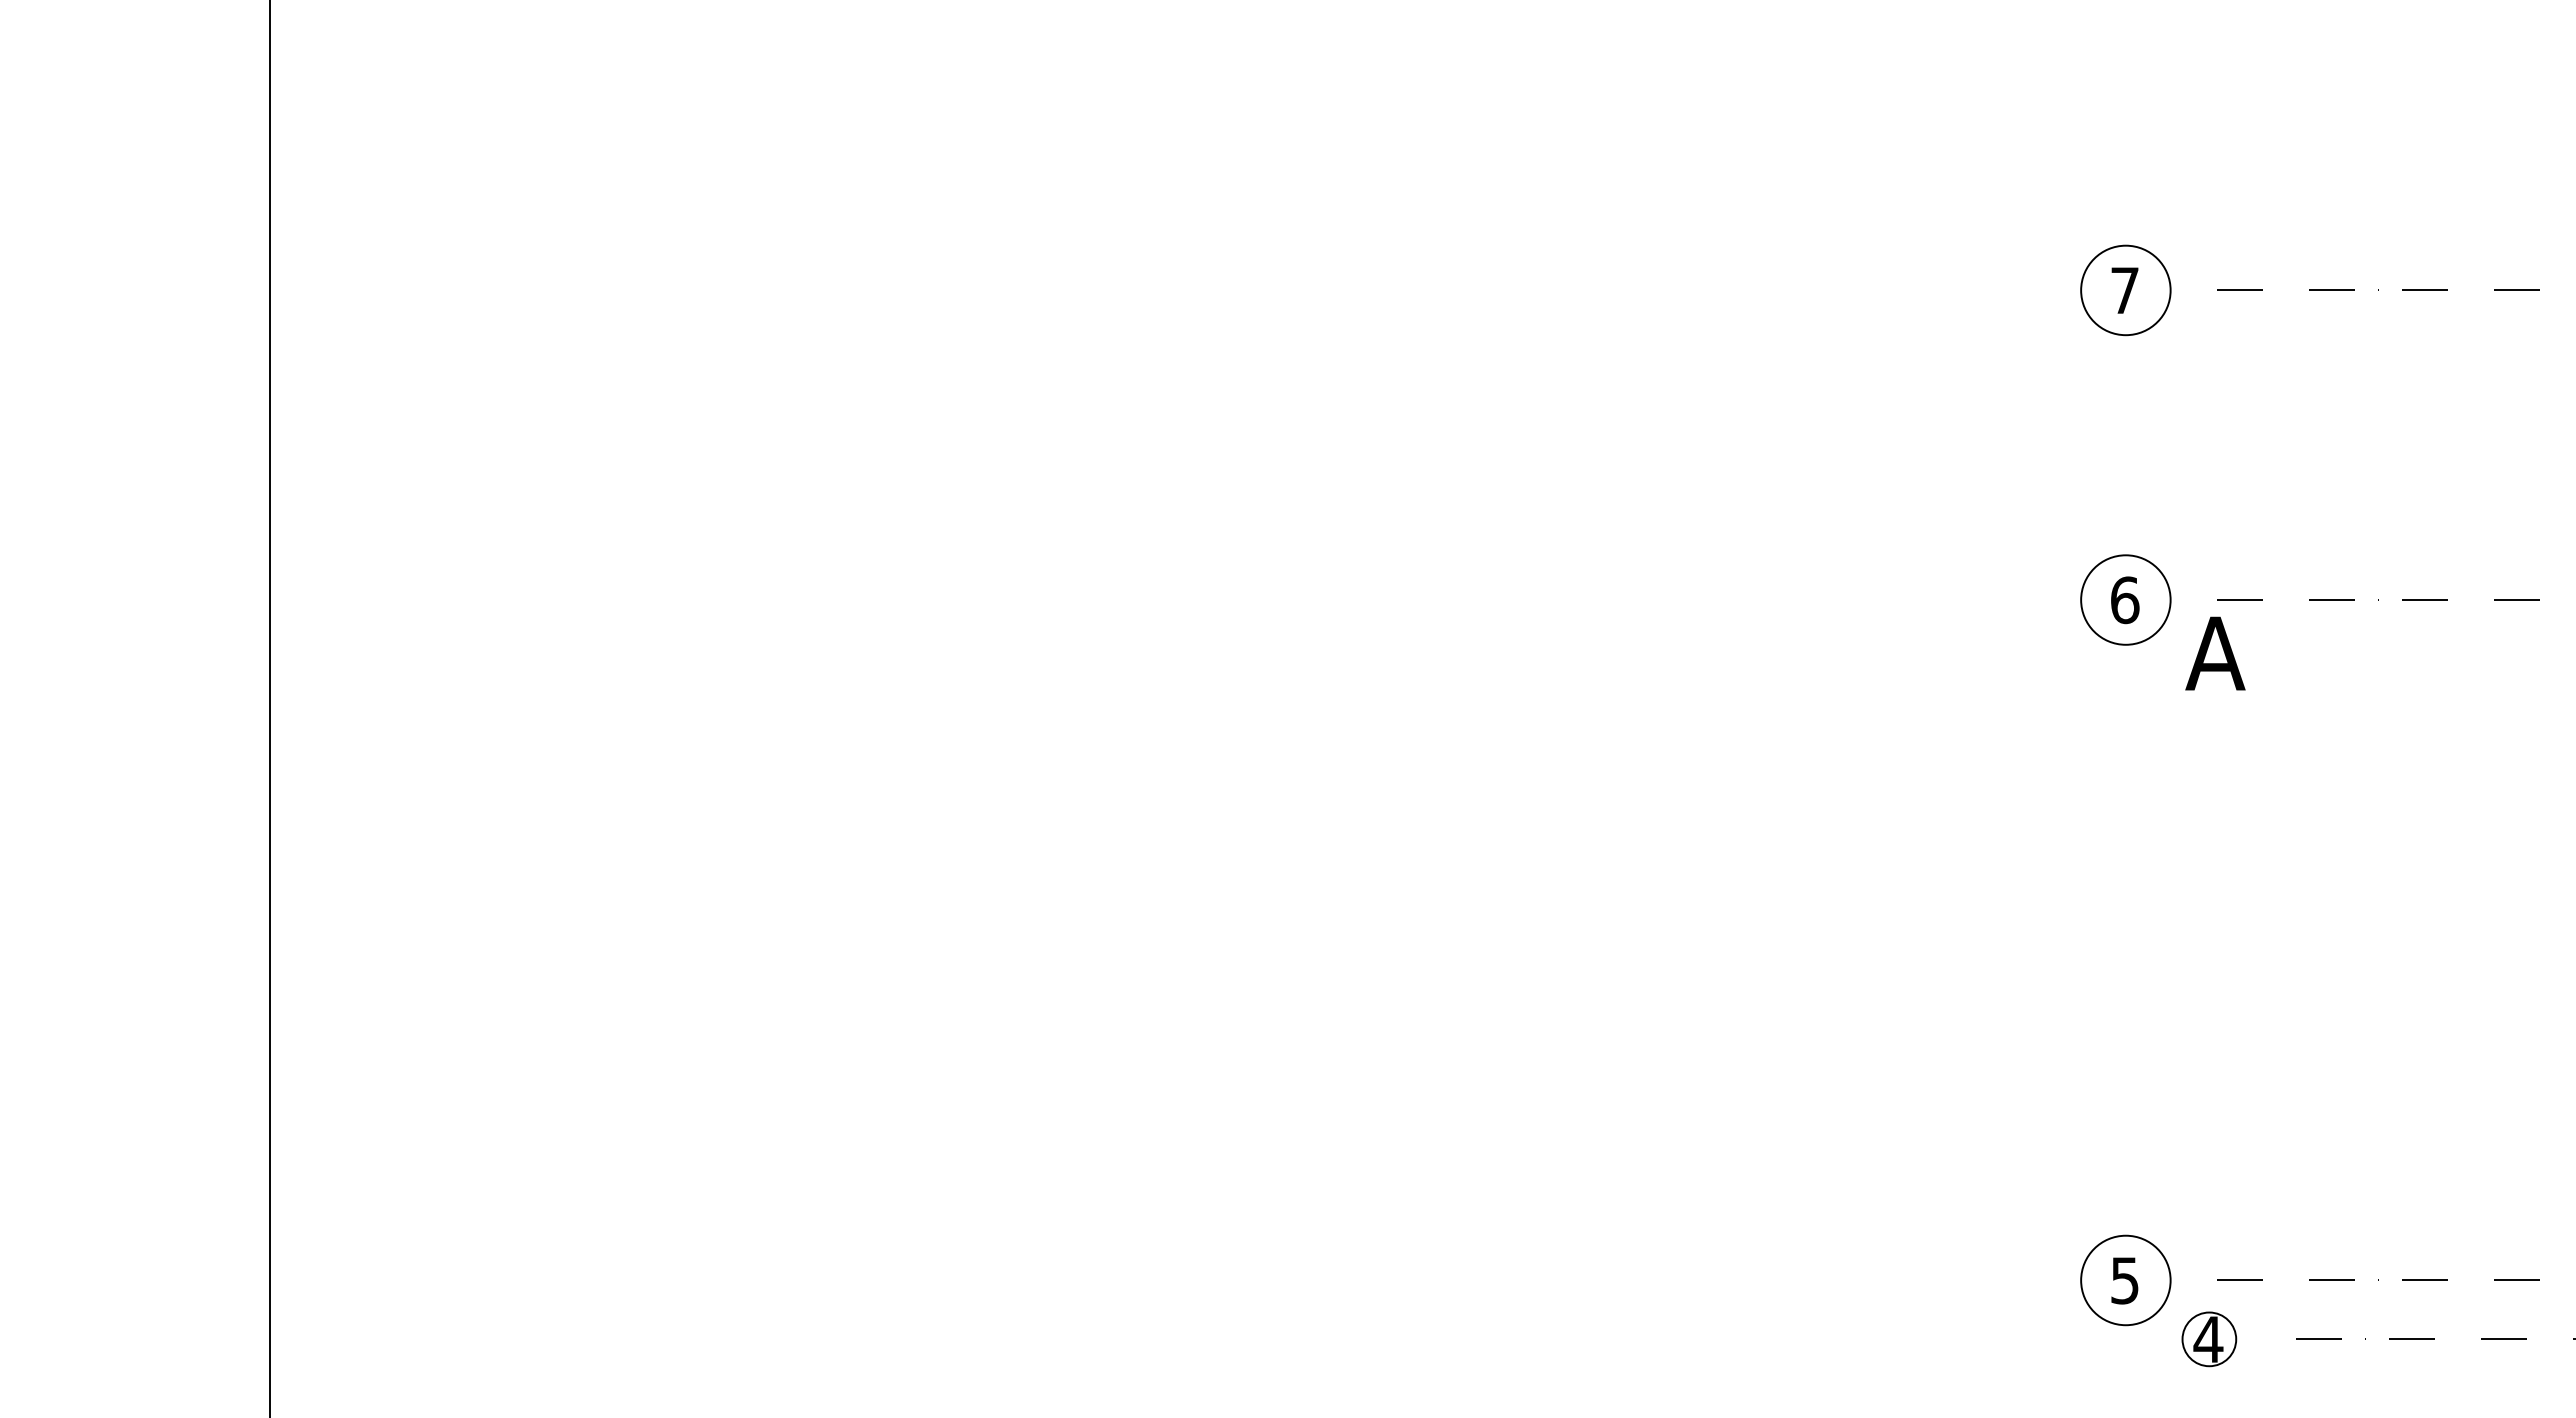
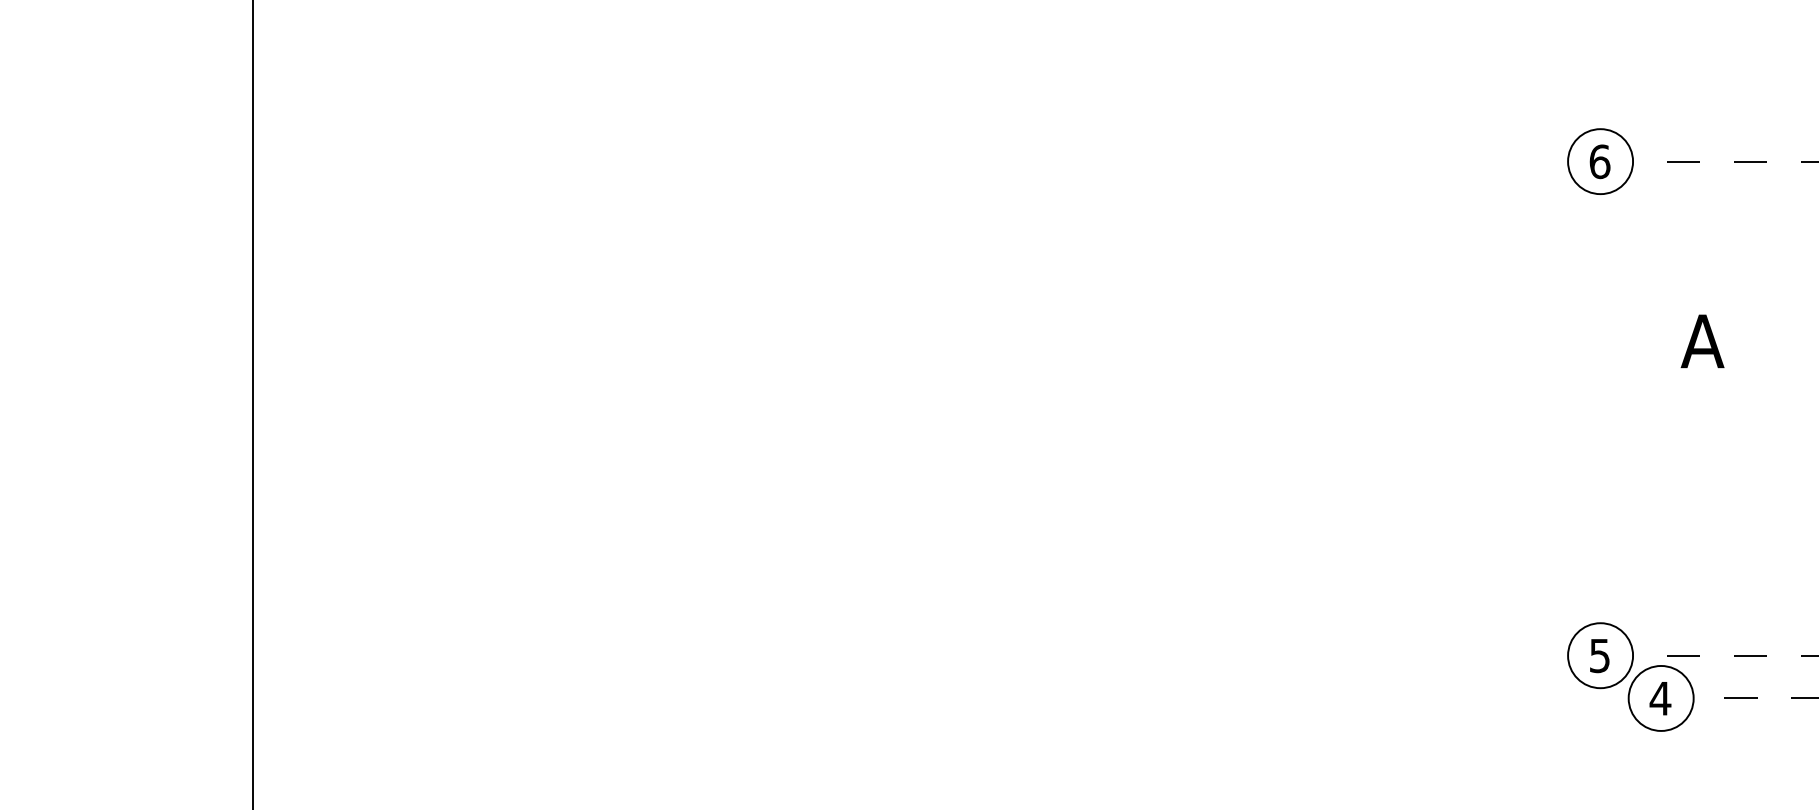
text: (2215, 653) -> (1702, 341), moved
circle: (2209, 1339) -> (1661, 698), size x1.67

